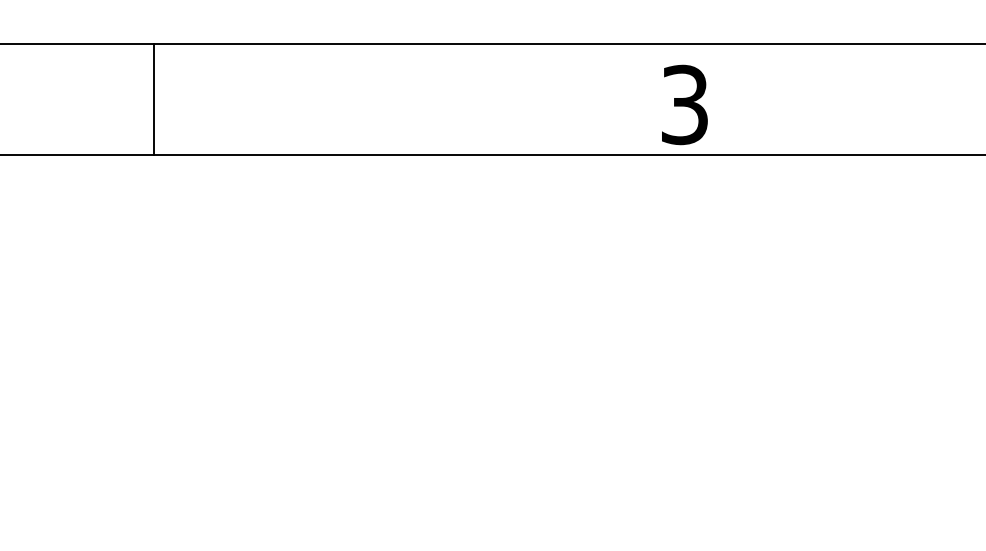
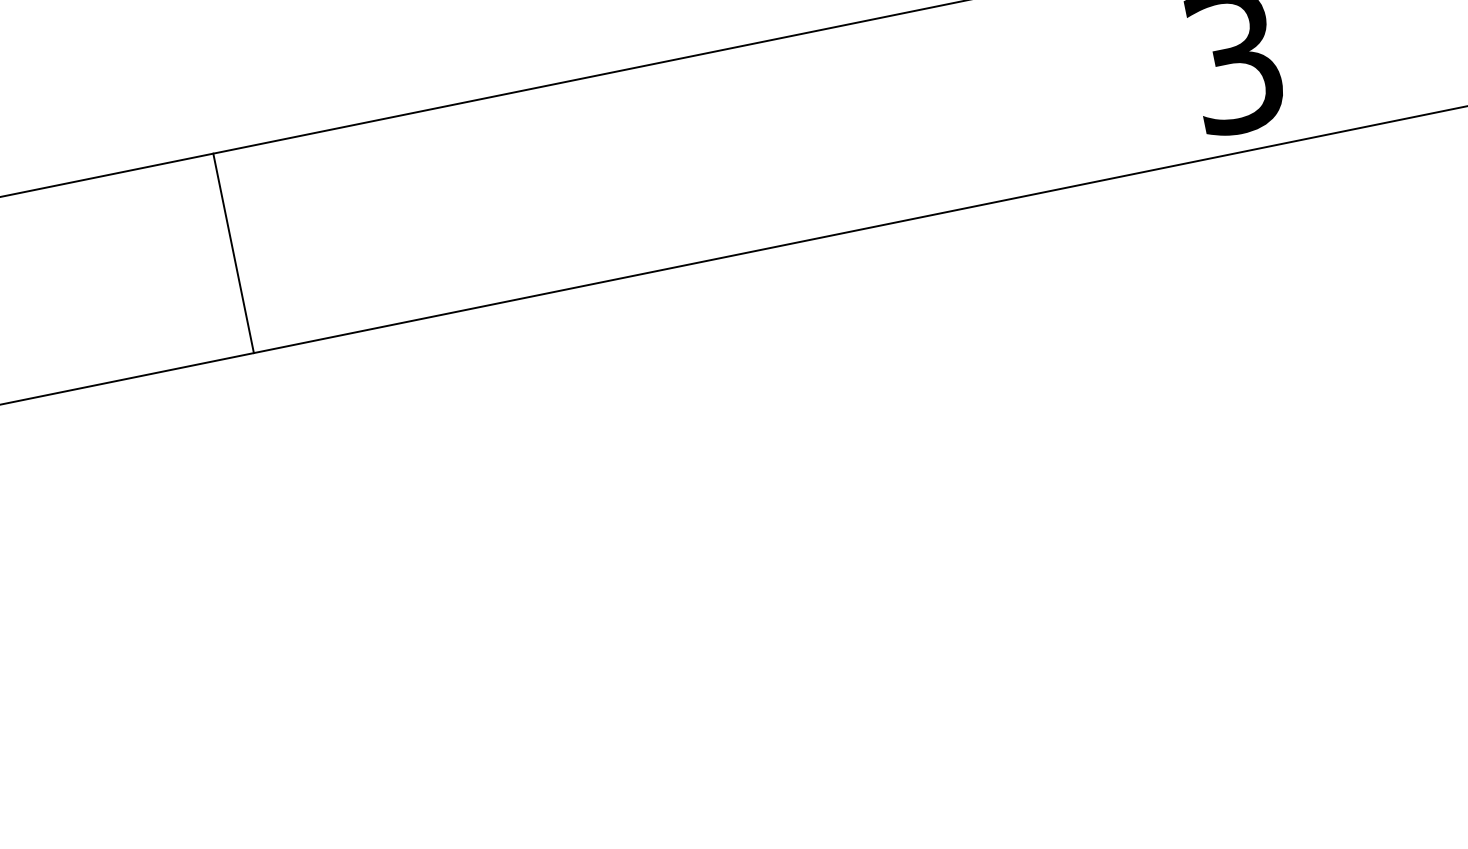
line: (154, 99) -> (233, 253), moved

